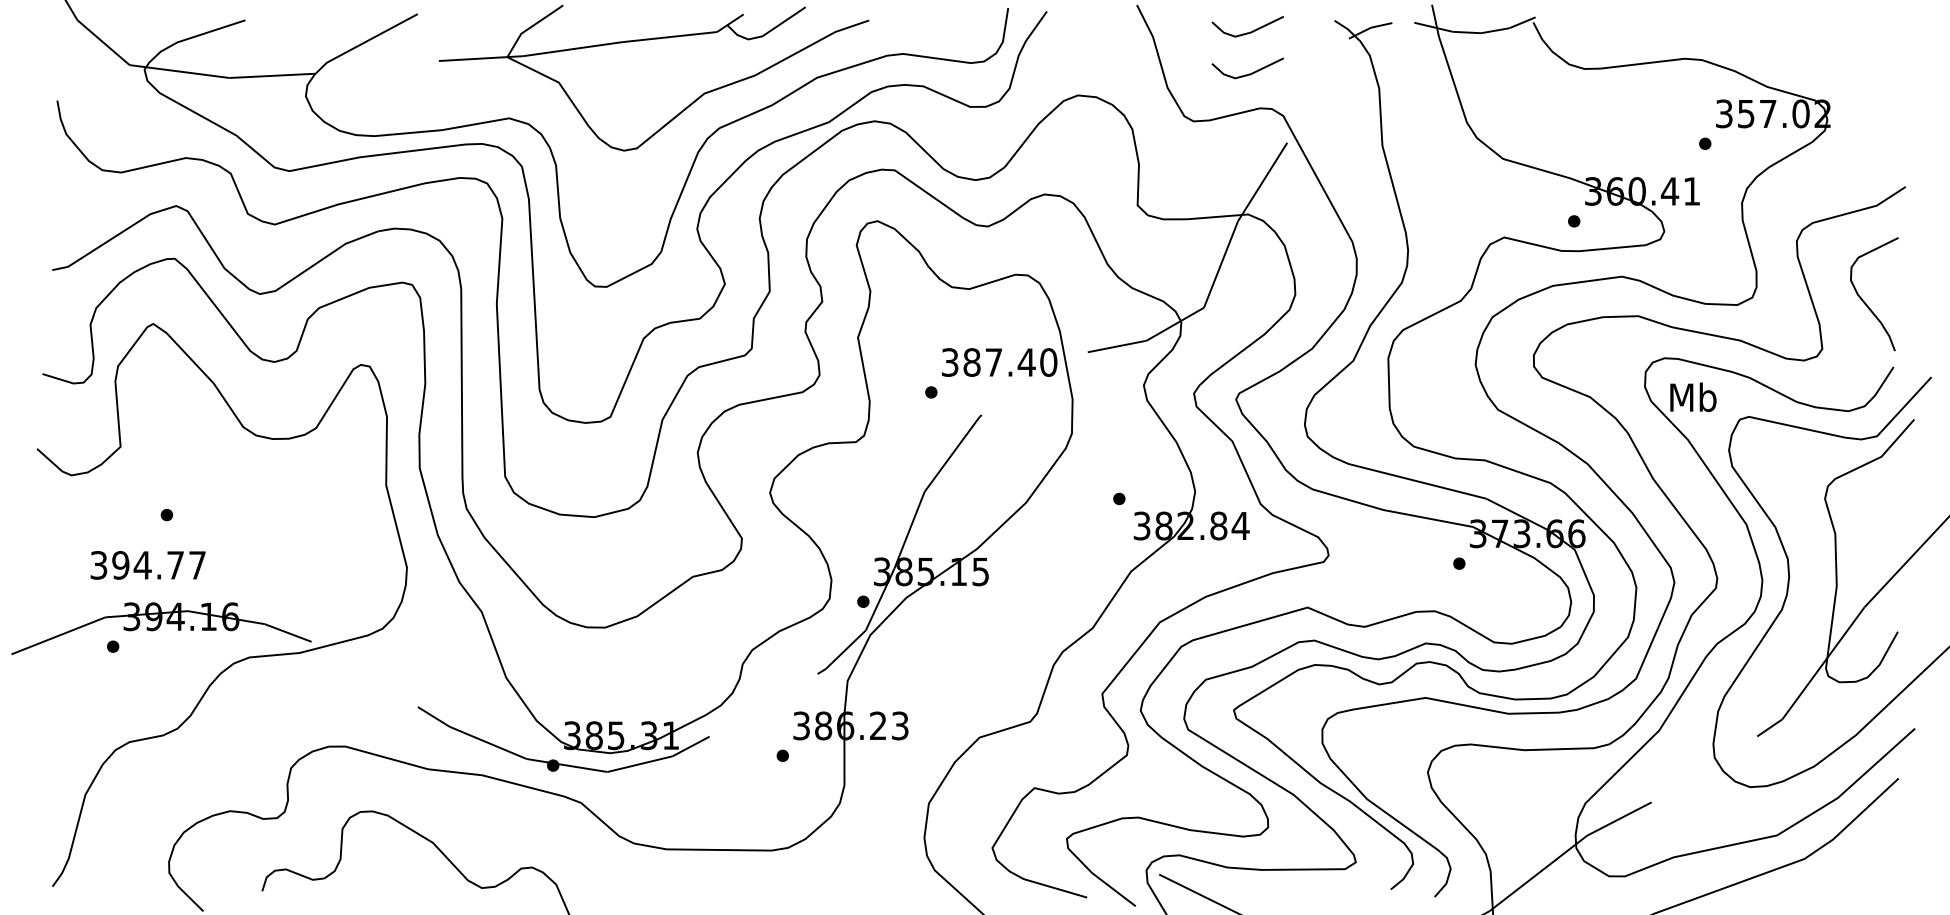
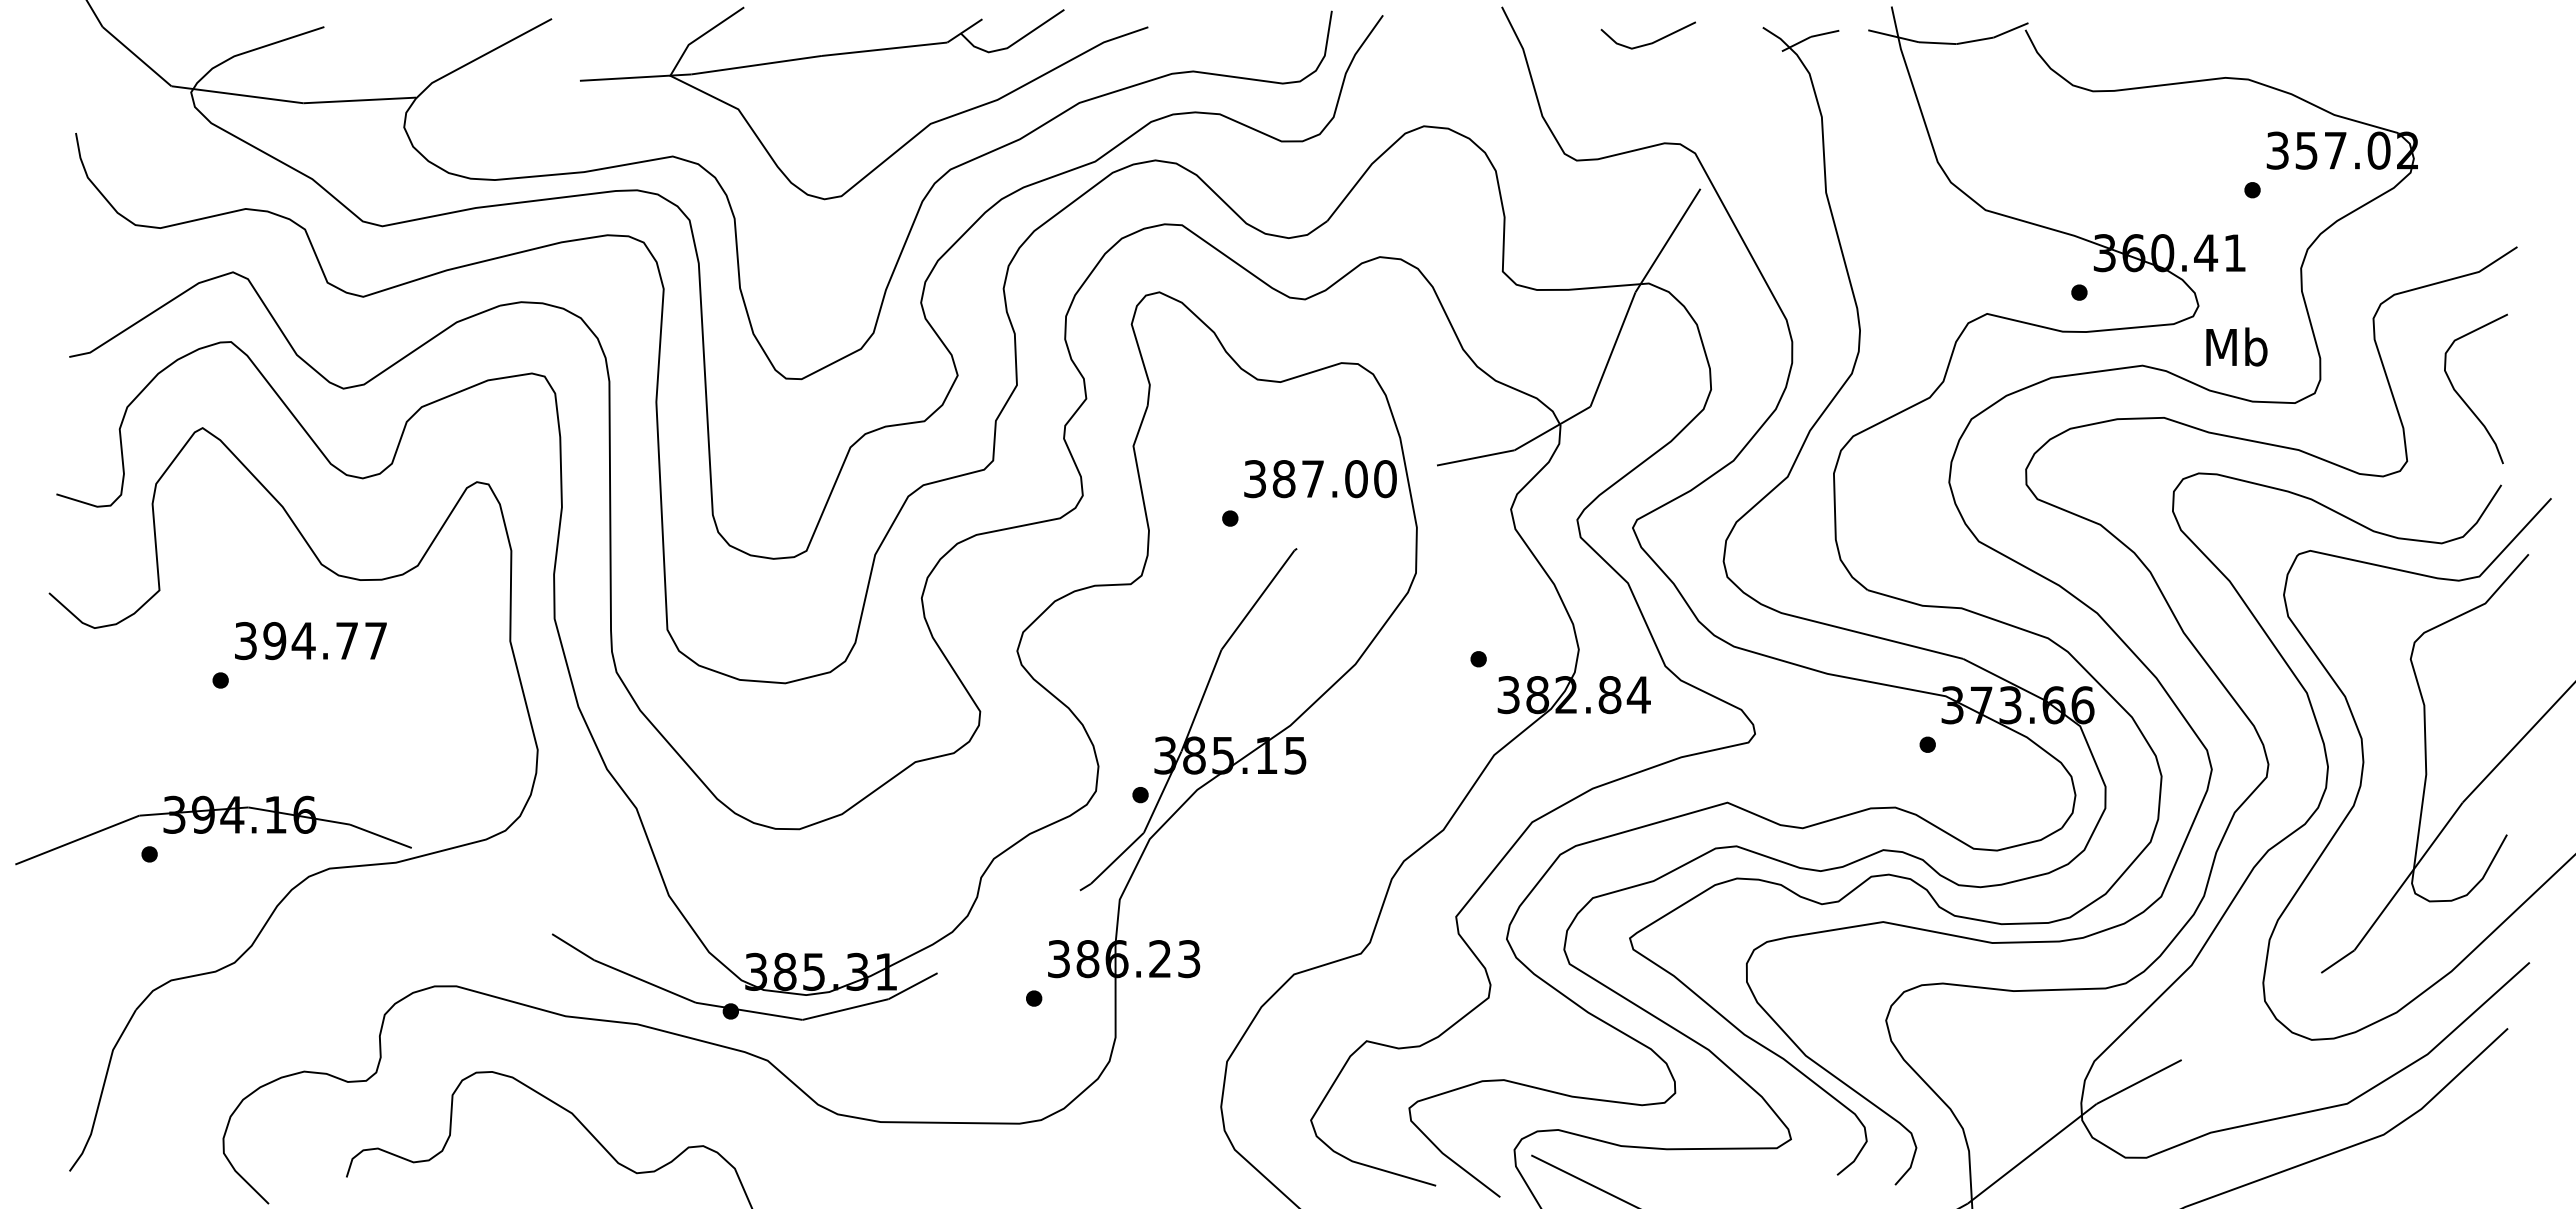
line: (1249, 73) -> (1650, 97), removed
text: (1026, 362) -> (1356, 479), 387.40 -> 387.00
text: (1693, 396) -> (2236, 346), moved
text: (147, 565) -> (310, 641), moved

